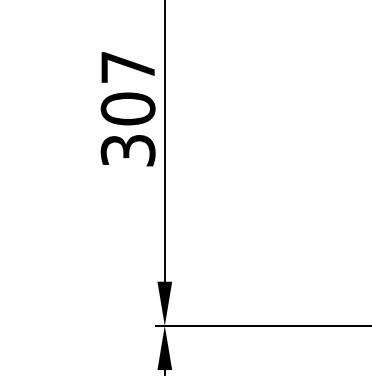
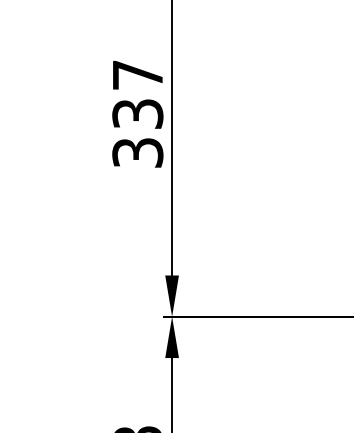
text: (127, 108) -> (137, 113), 307 -> 337

